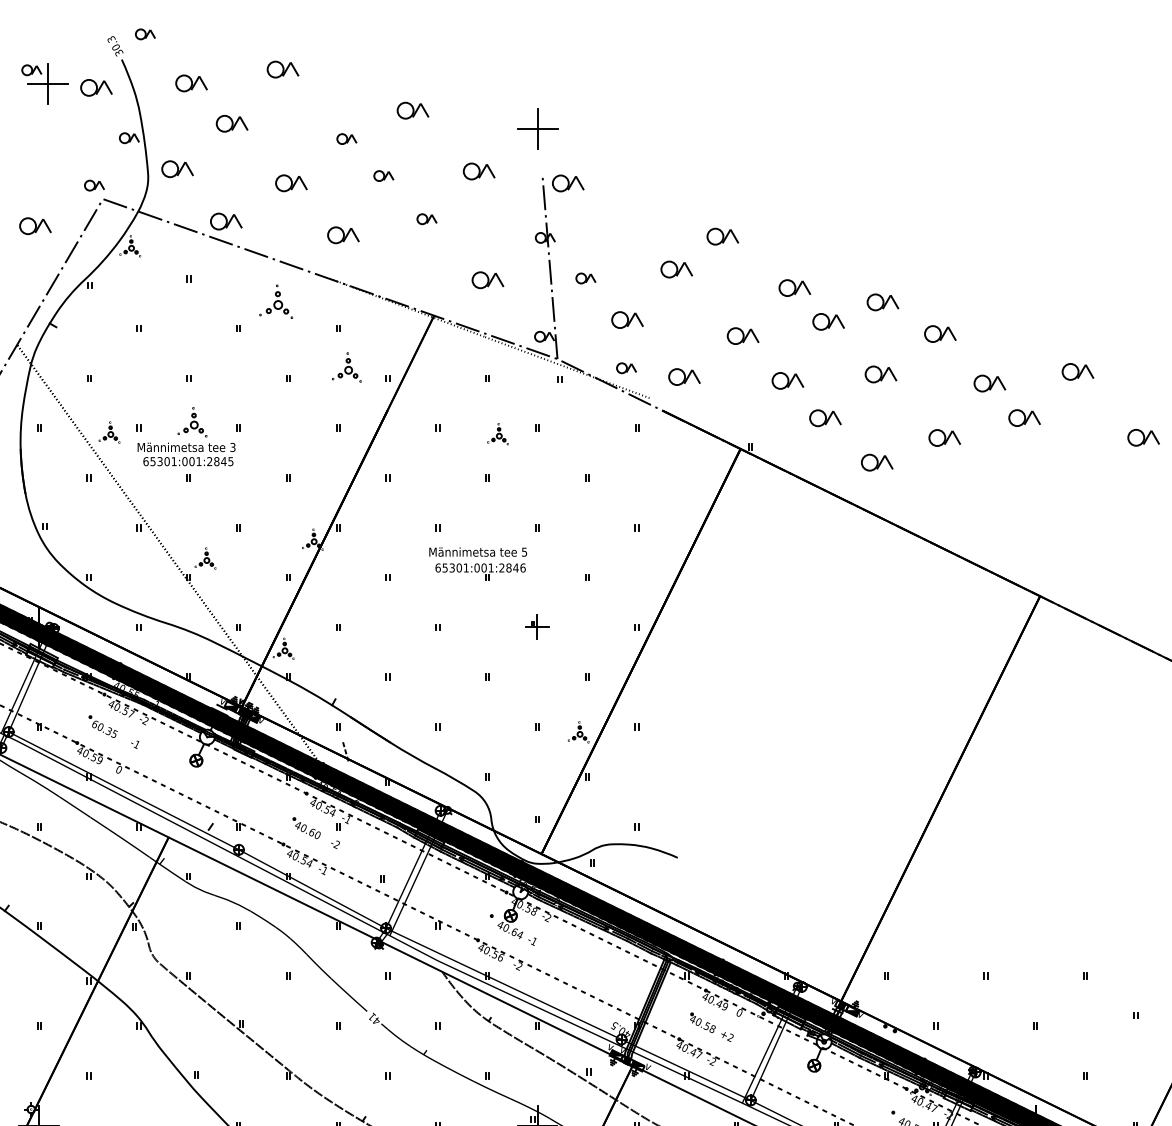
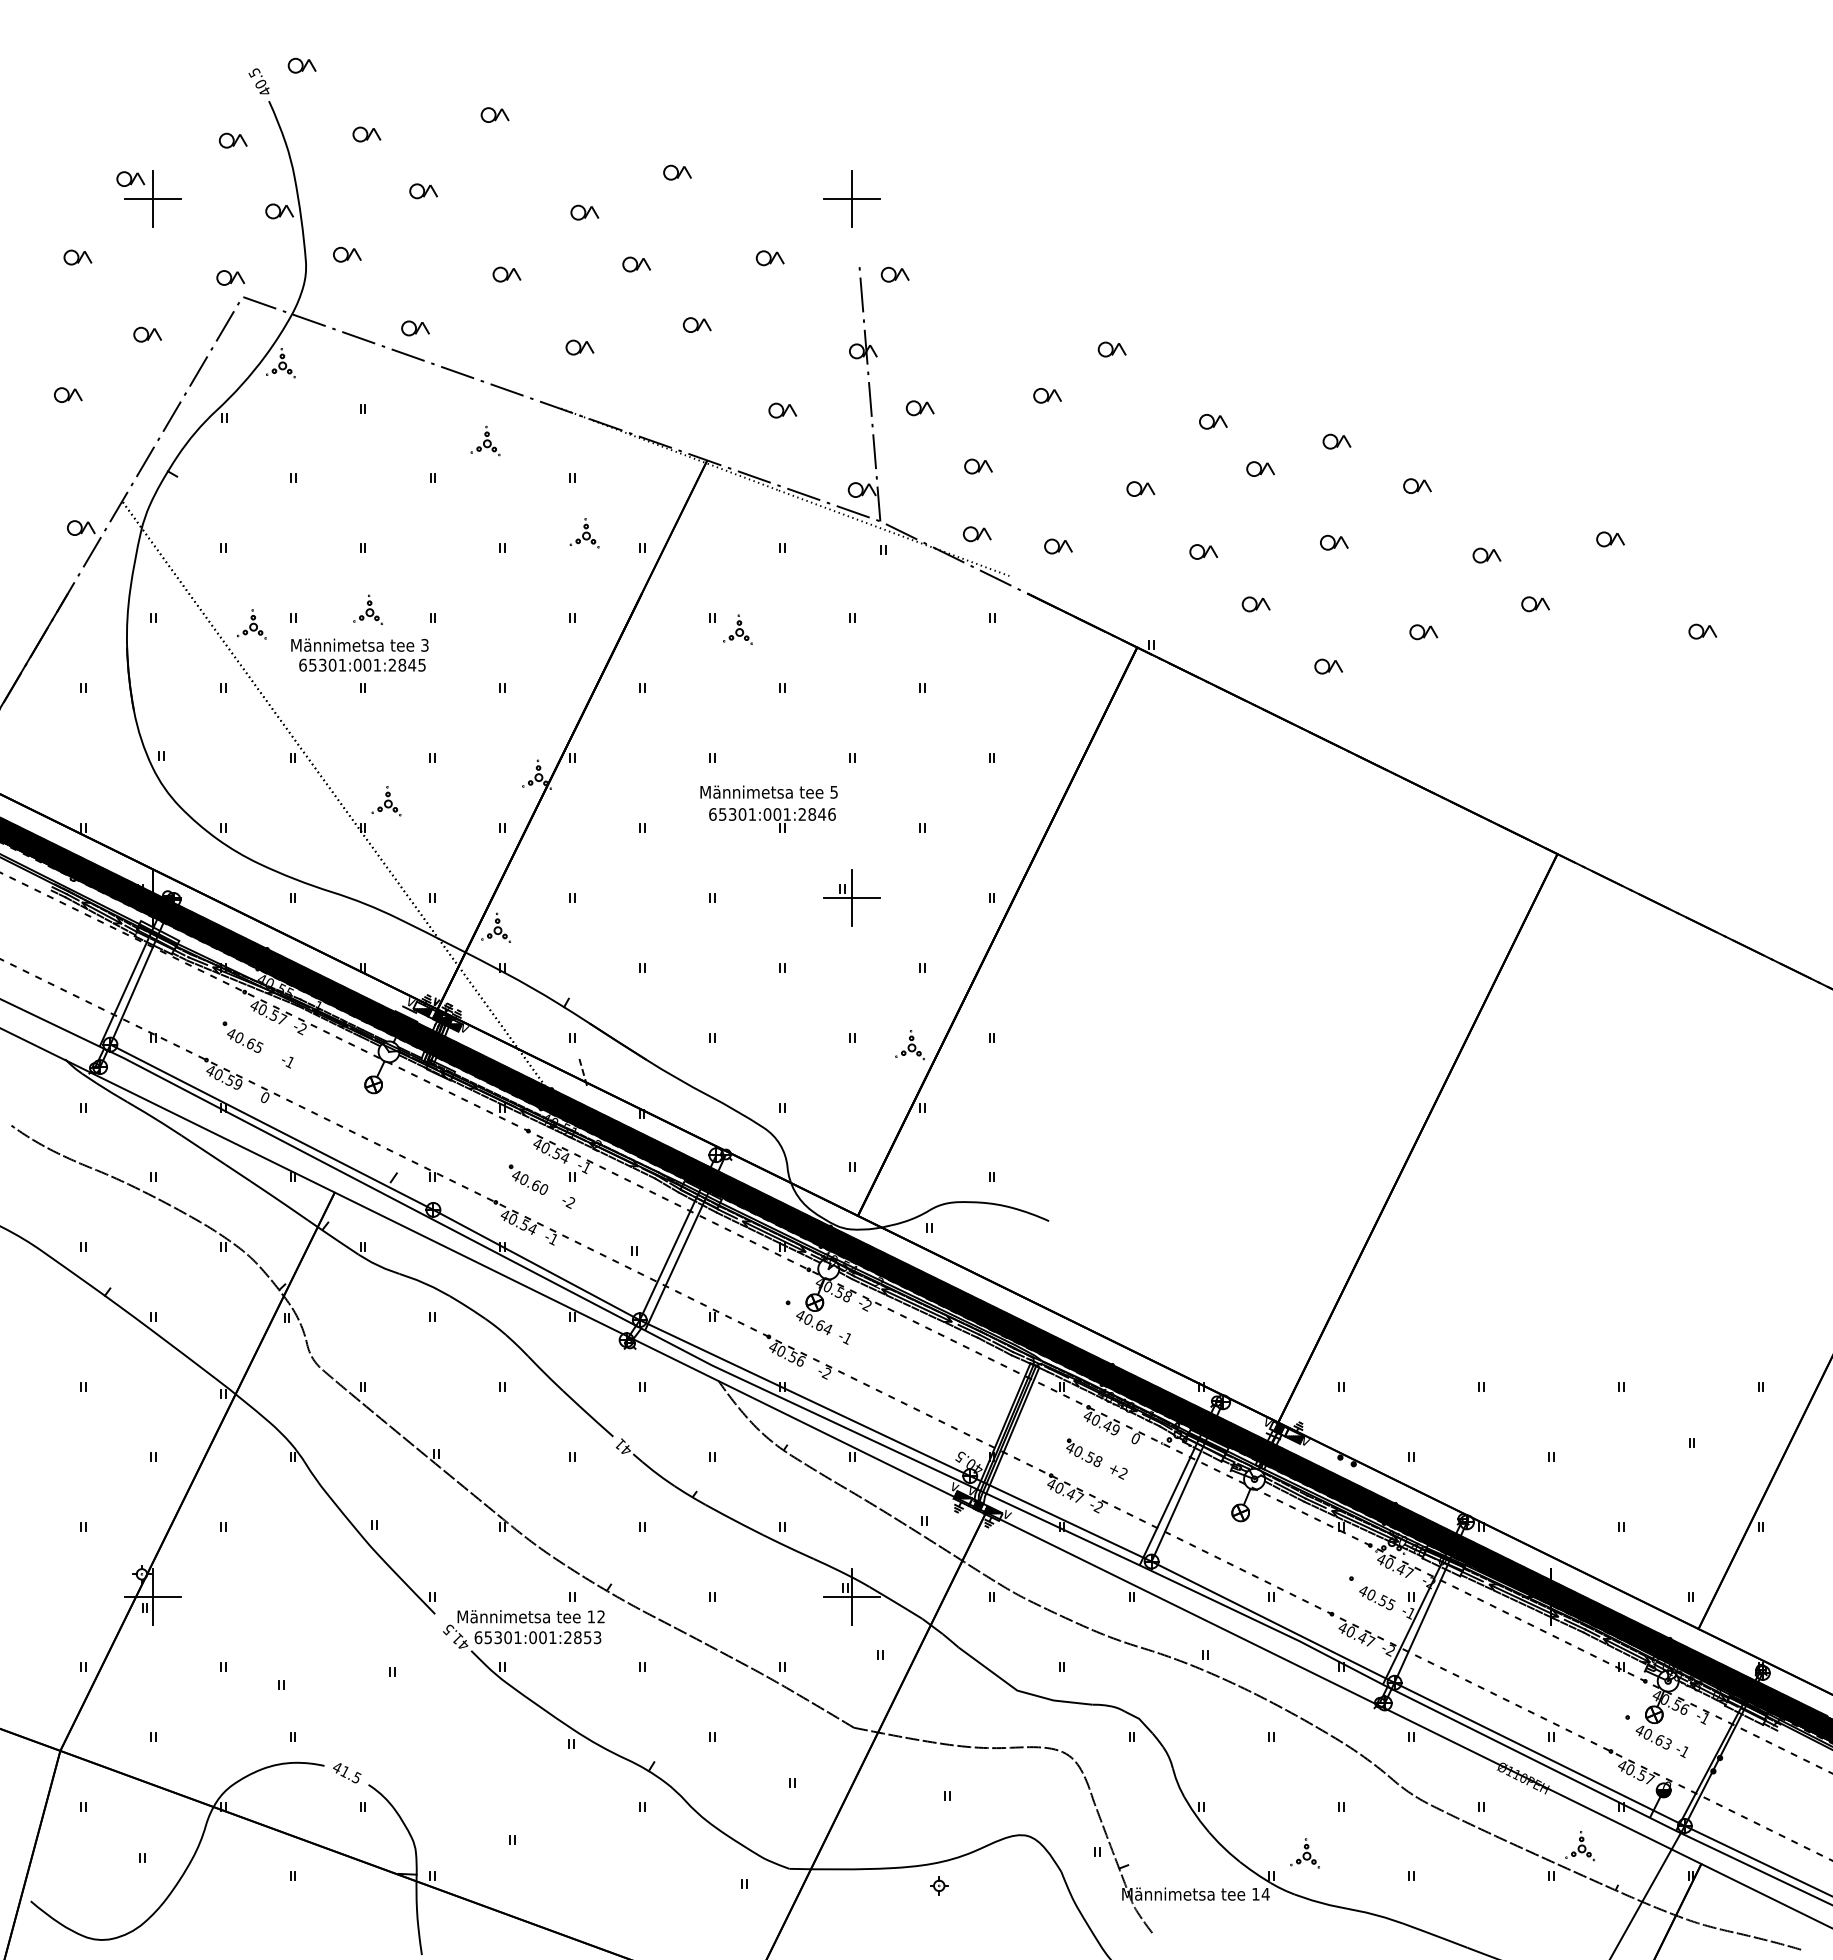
text: (115, 46) -> (259, 82), 30.3 -> 40.5
part: (282, 69) -> (494, 114), size x0.62
part: (191, 83) -> (366, 134), size x0.62
part: (44, 84) -> (148, 198), moved
part: (95, 87) -> (232, 140), size x0.62
part: (412, 110) -> (677, 172), size x0.62
part: (231, 123) -> (423, 191), size x0.62
part: (177, 168) -> (347, 254), size x0.62
part: (478, 171) -> (769, 258), size x0.62
part: (291, 183) -> (506, 274), size x0.62
part: (567, 183) -> (894, 274), size x0.62
part: (226, 221) -> (415, 328), size x0.62
part: (35, 225) -> (147, 334), size x0.62
part: (343, 235) -> (579, 347), size x0.62
part: (722, 236) -> (1111, 349), size x0.62
part: (676, 269) -> (1047, 395), size x0.62
part: (487, 280) -> (782, 410), size x0.62
part: (794, 287) -> (1213, 421), size x0.62
part: (276, 301) -> (485, 440), size x0.62
part: (882, 302) -> (1336, 441), size x0.62
part: (627, 319) -> (978, 466), size x0.62
part: (828, 321) -> (1260, 468), size x0.62
part: (940, 333) -> (1417, 485), size x0.62
part: (742, 335) -> (1140, 488), size x0.62
part: (346, 367) -> (584, 533), size x0.71
part: (1077, 372) -> (1610, 539), size x0.62
part: (881, 374) -> (1334, 542), size x0.62
part: (684, 377) -> (1058, 546), size x0.62
part: (787, 380) -> (1203, 551), size x0.62
part: (989, 383) -> (1486, 555), size x0.62
part: (824, 418) -> (1255, 604), size x0.62
part: (1024, 418) -> (1535, 604), size x0.62
part: (192, 421) -> (367, 609), size x0.71
part: (497, 434) -> (737, 629), moved
part: (1143, 437) -> (1702, 631), size x0.62
part: (944, 438) -> (1423, 632), size x0.62
part: (876, 462) -> (1328, 666), size x0.62
part: (536, 627) -> (851, 897), size x1.67
text: (102, 727) -> (241, 1038), 60.35 -> 40.65

